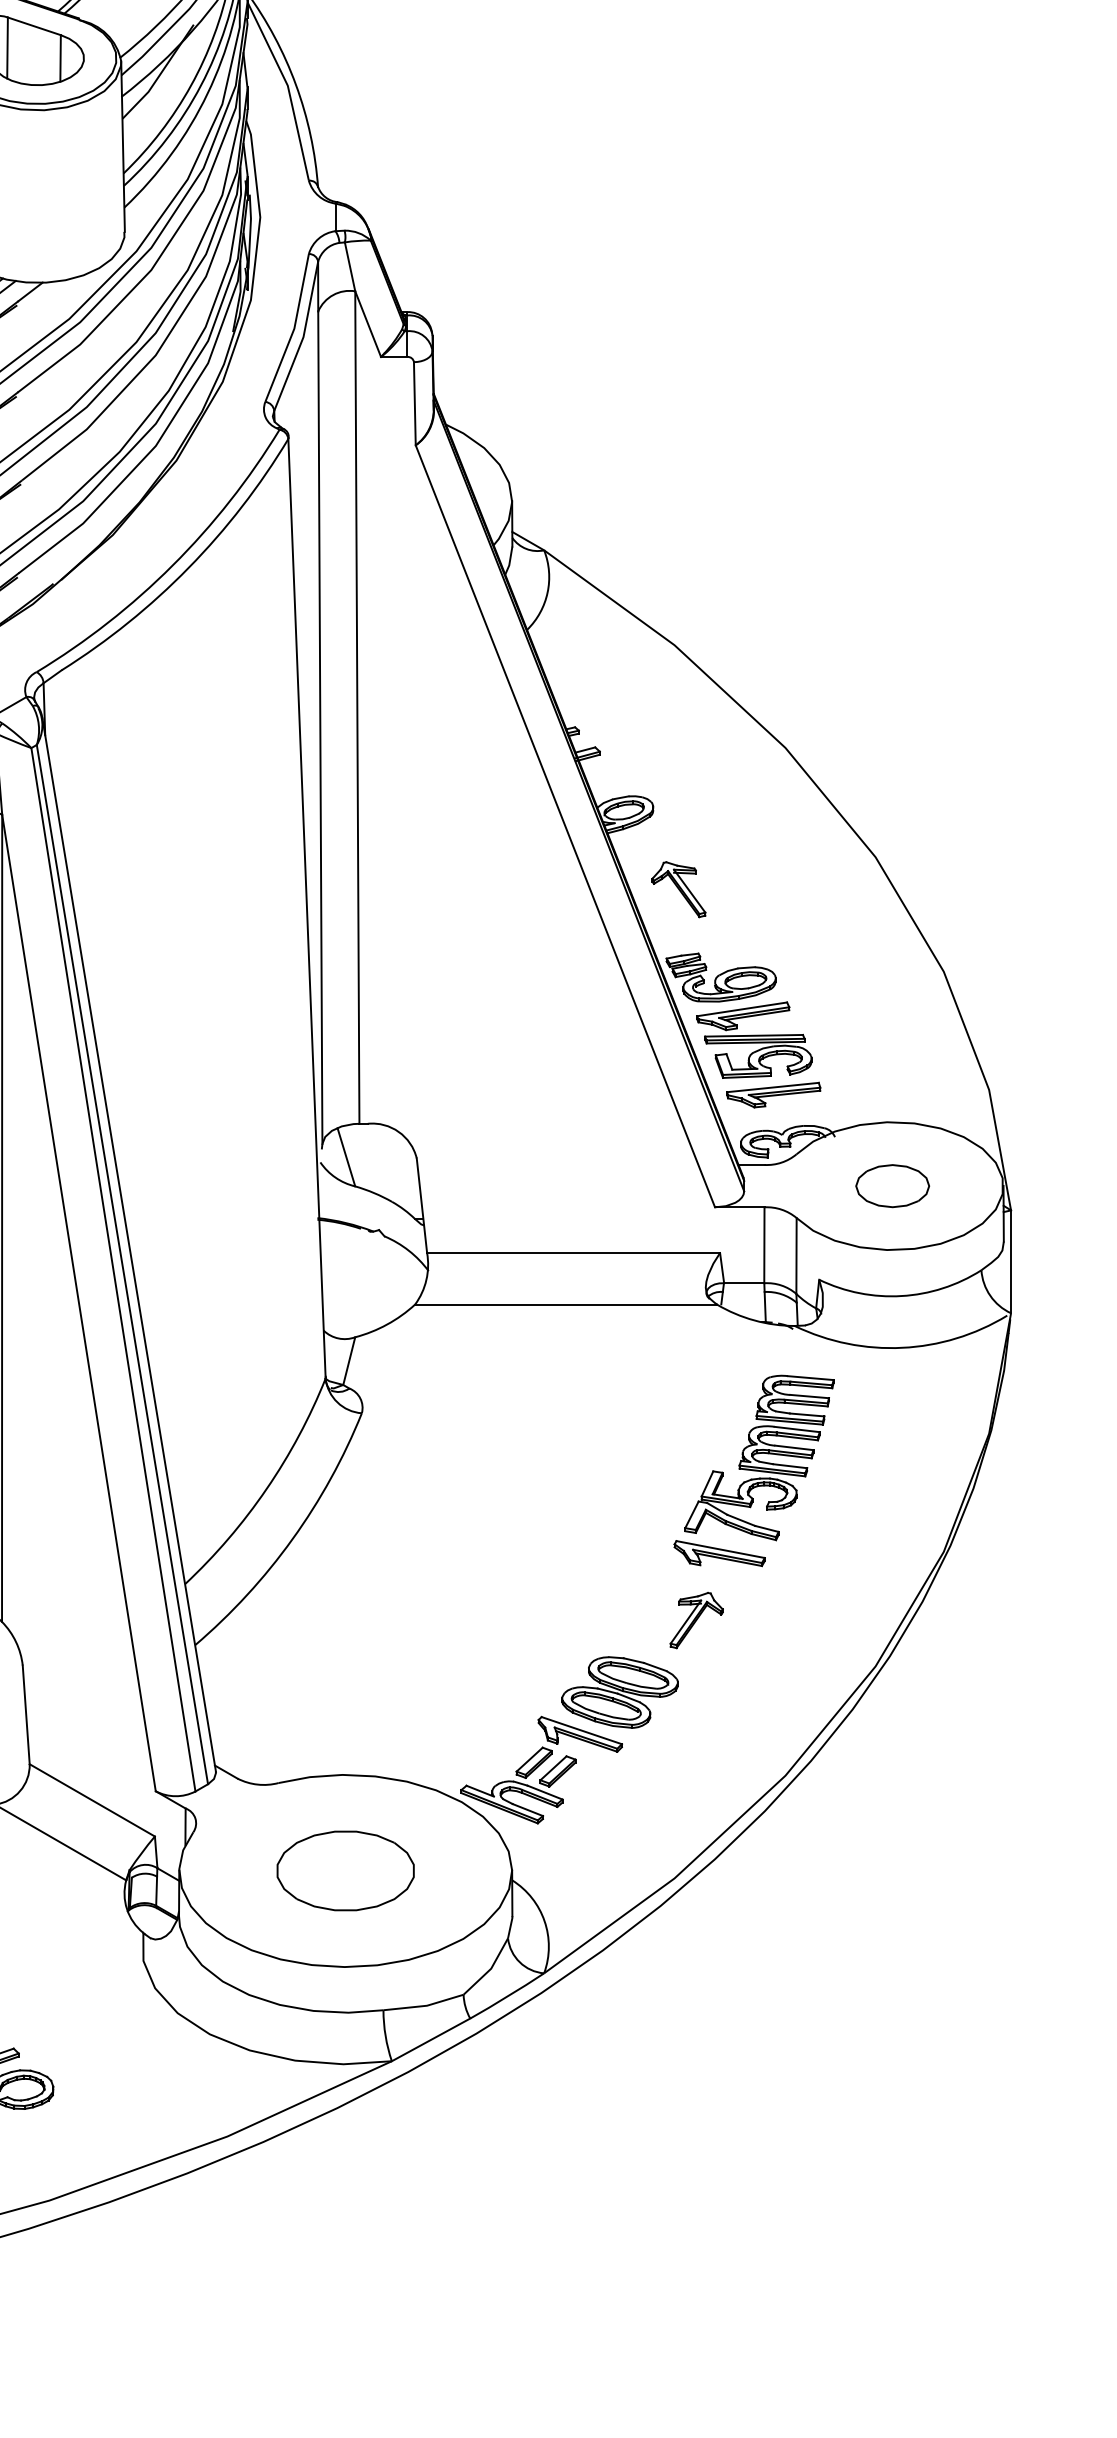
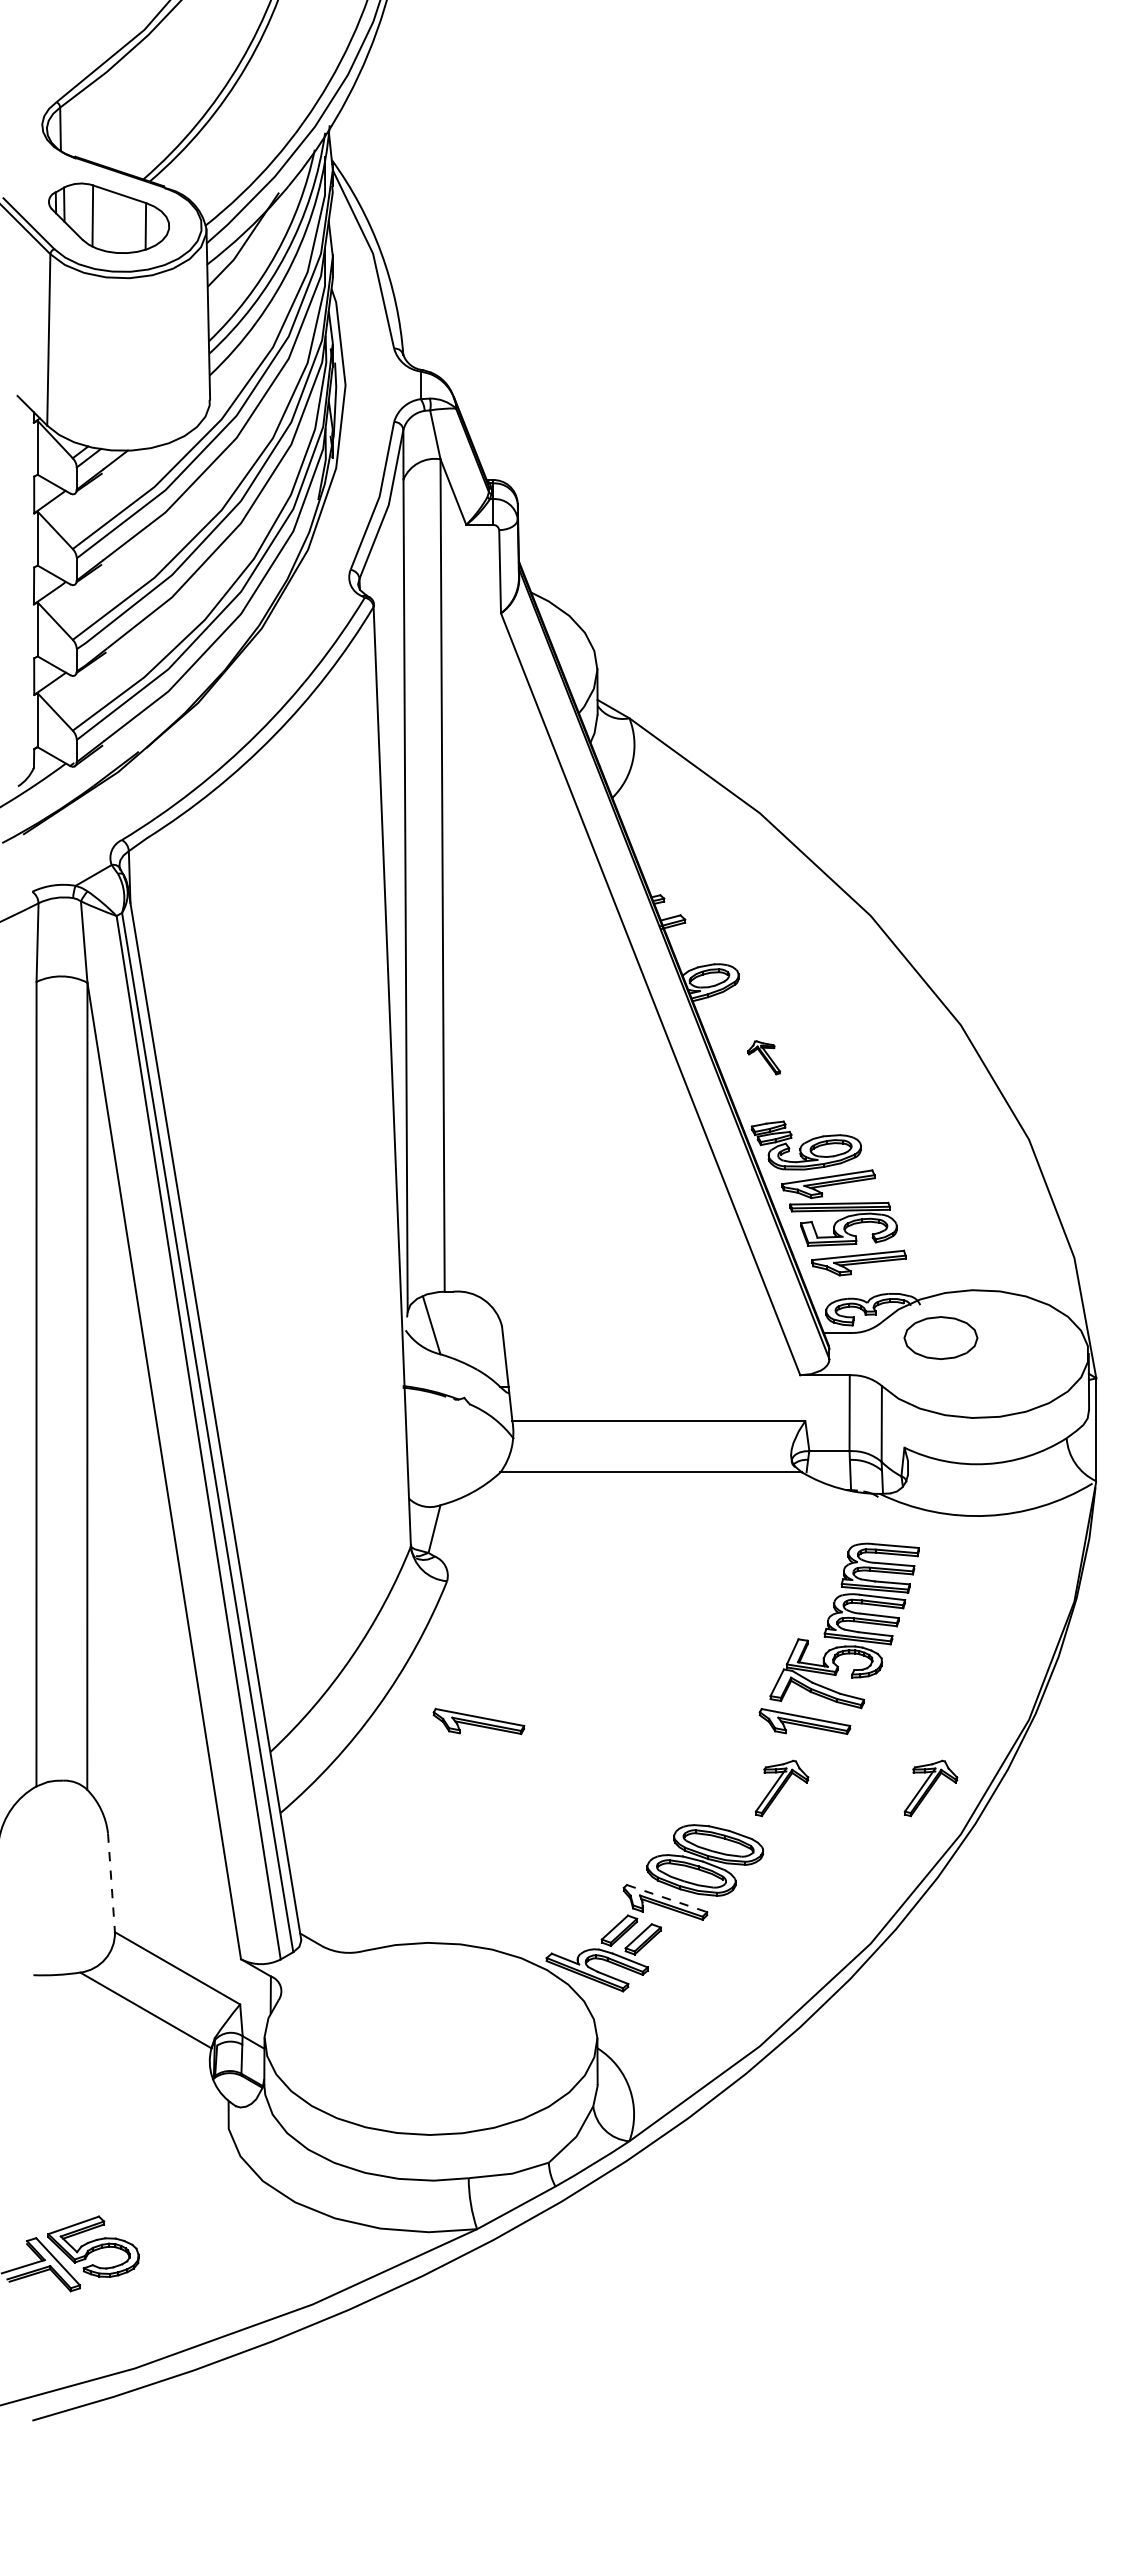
part: (678, 889) -> (763, 1057), size x0.6
part: (892, 1185) -> (940, 1337), moved
part: (393, 1553) -> (478, 1721), added
part: (845, 1620) -> (930, 1788), added
line: (26, 1715) -> (111, 1883), solid -> dashed
line: (582, 1730) -> (667, 1898), solid -> dashed
part: (345, 1870) -> (430, 2038), removed

